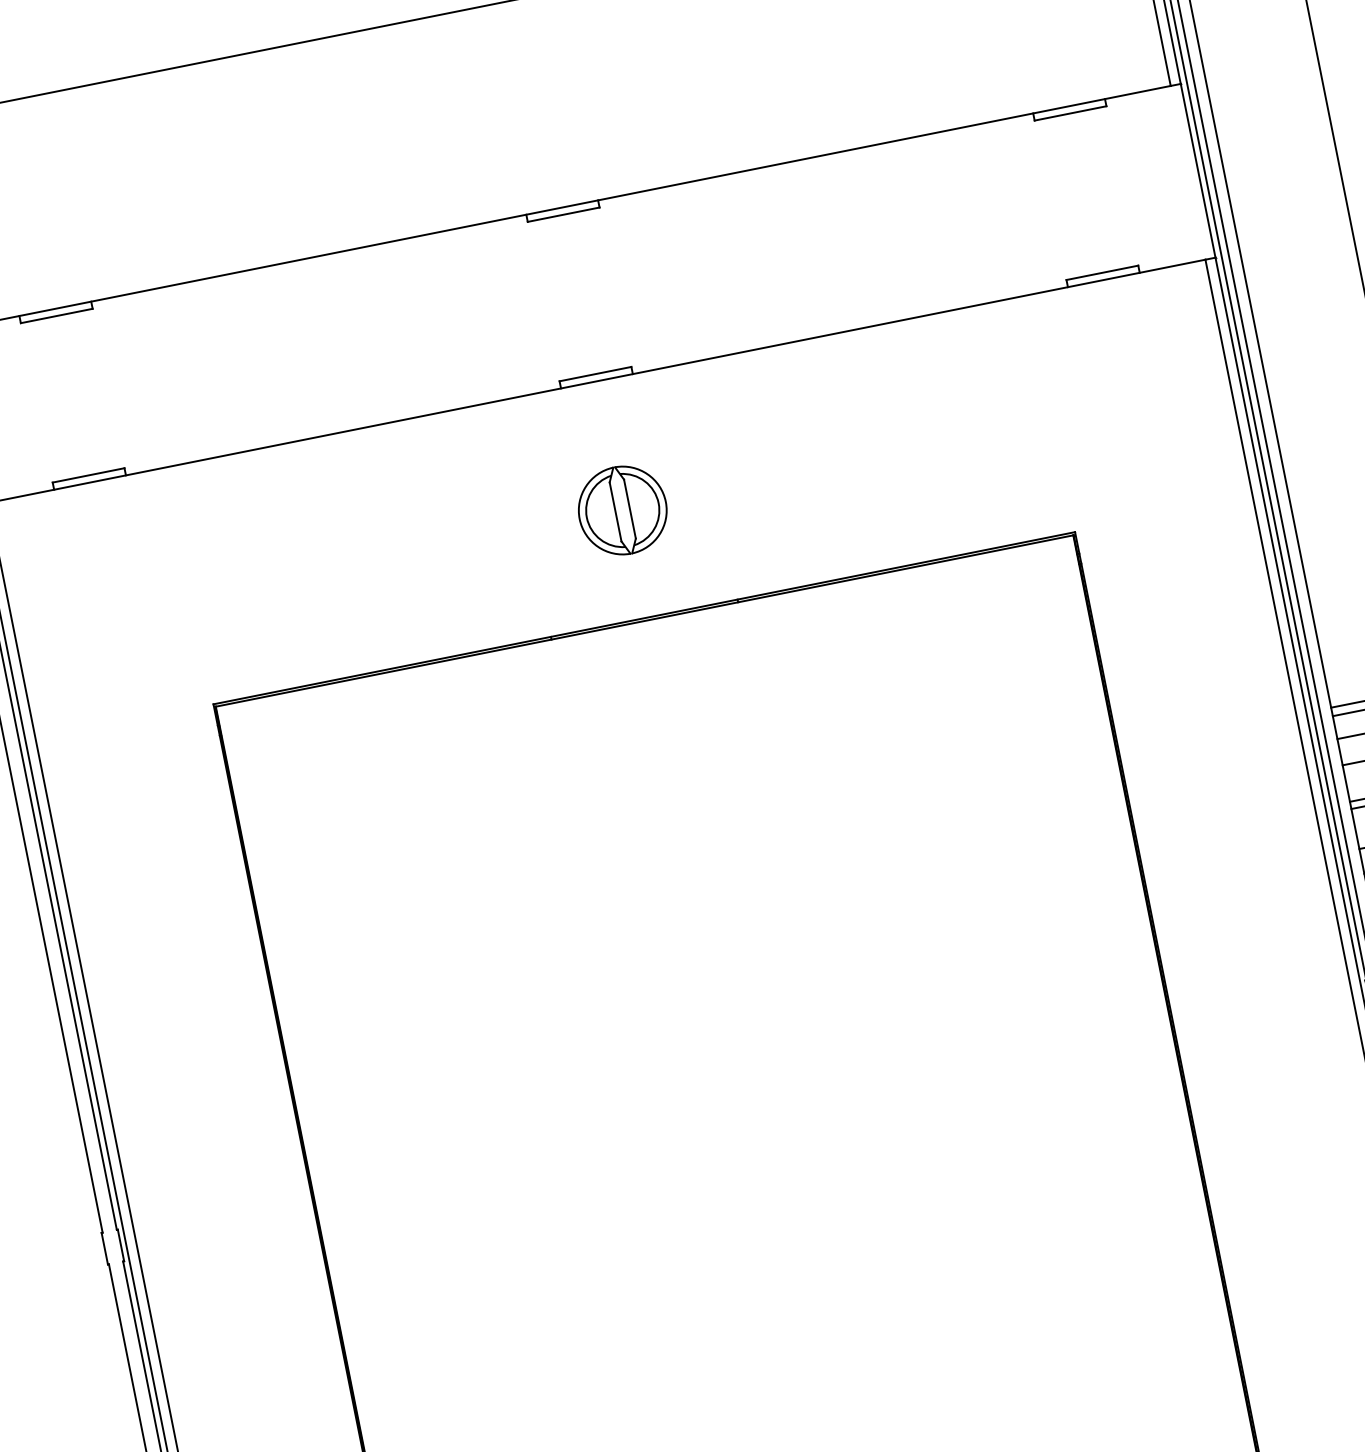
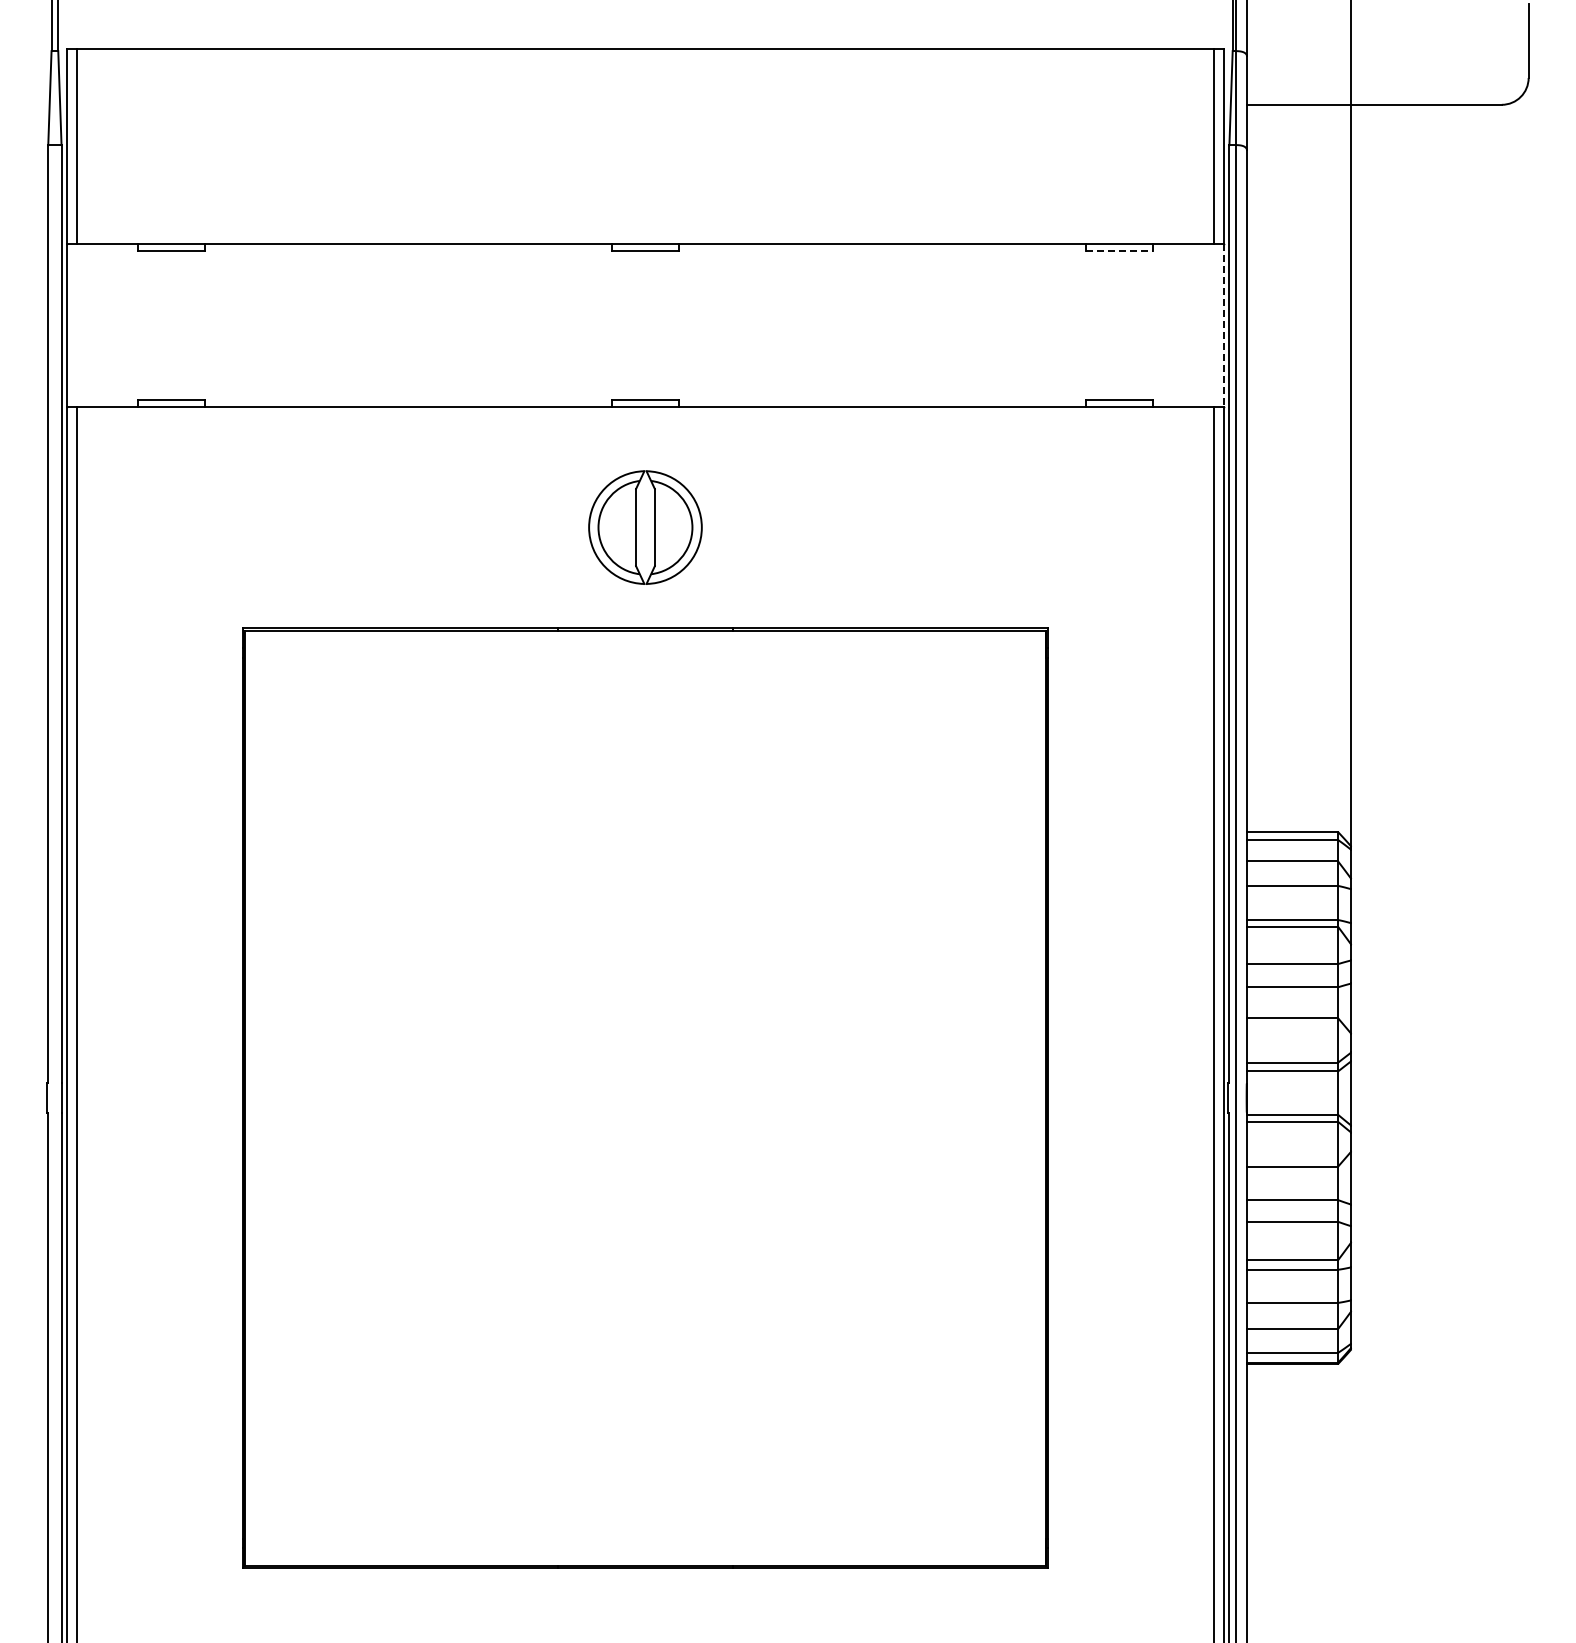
line: (1070, 113) -> (1119, 251), solid -> dashed
line: (1198, 171) -> (1223, 326), solid -> dashed
part: (622, 510) -> (645, 527), size x1.4

